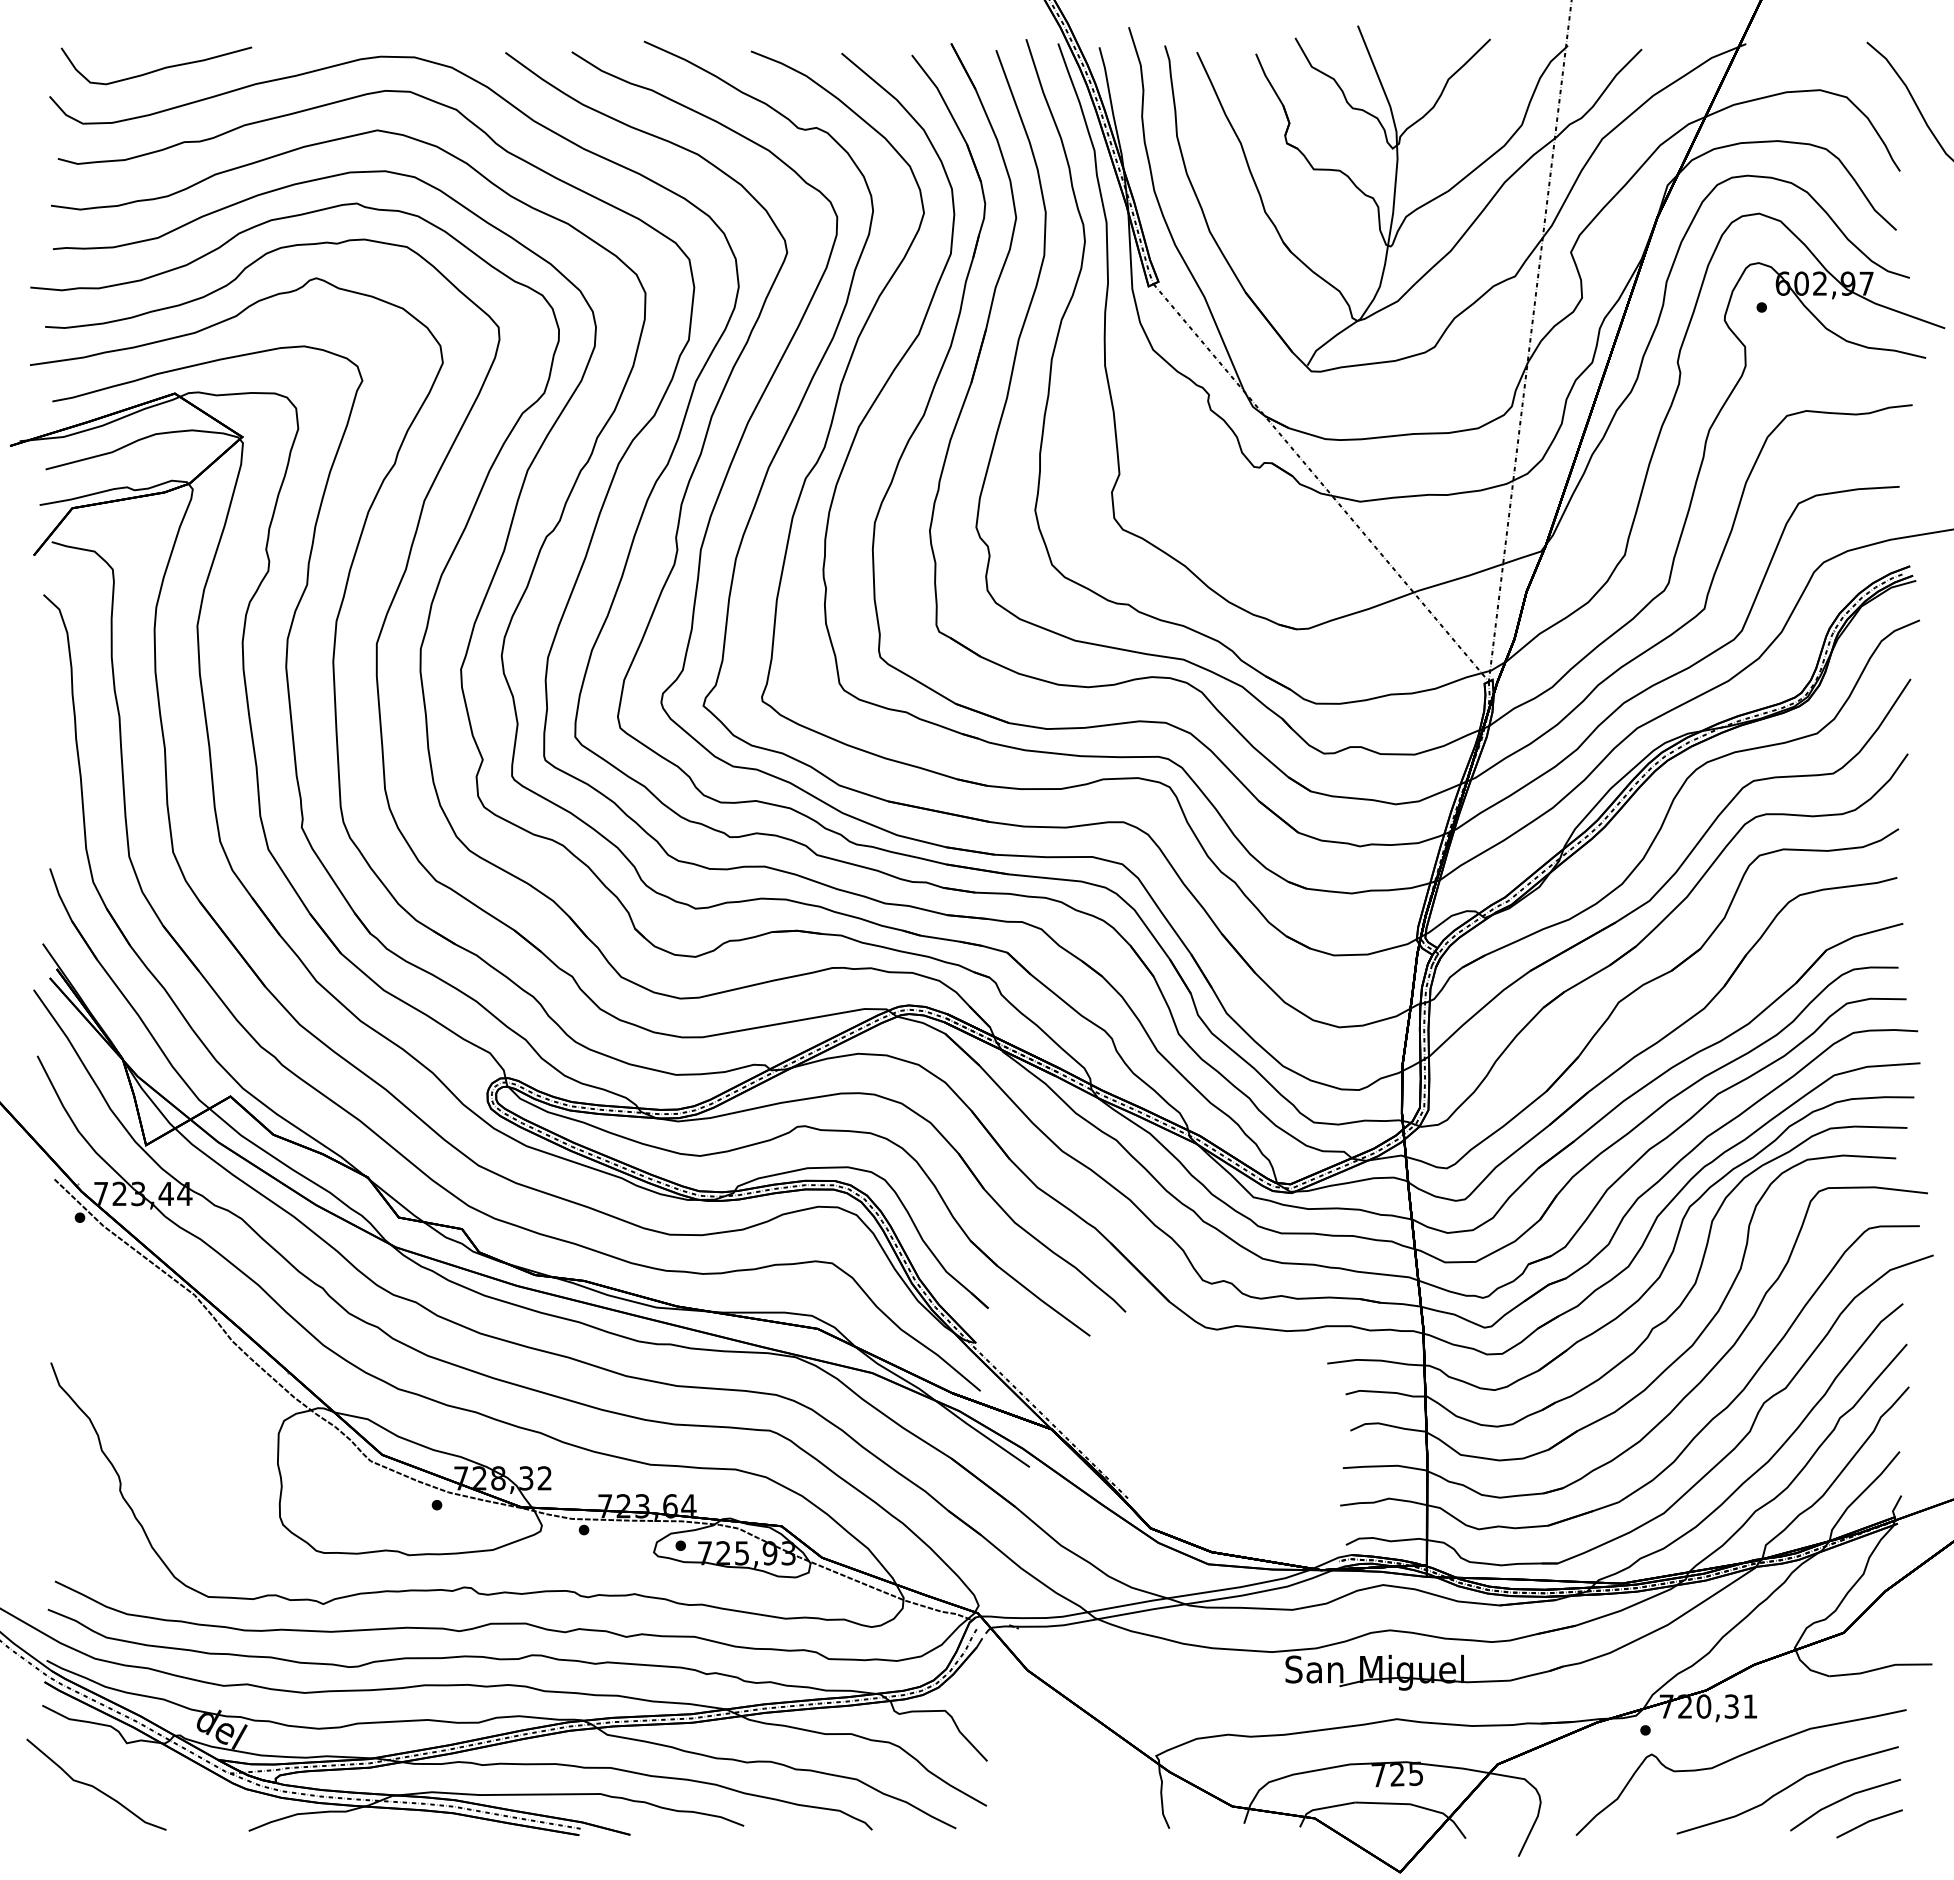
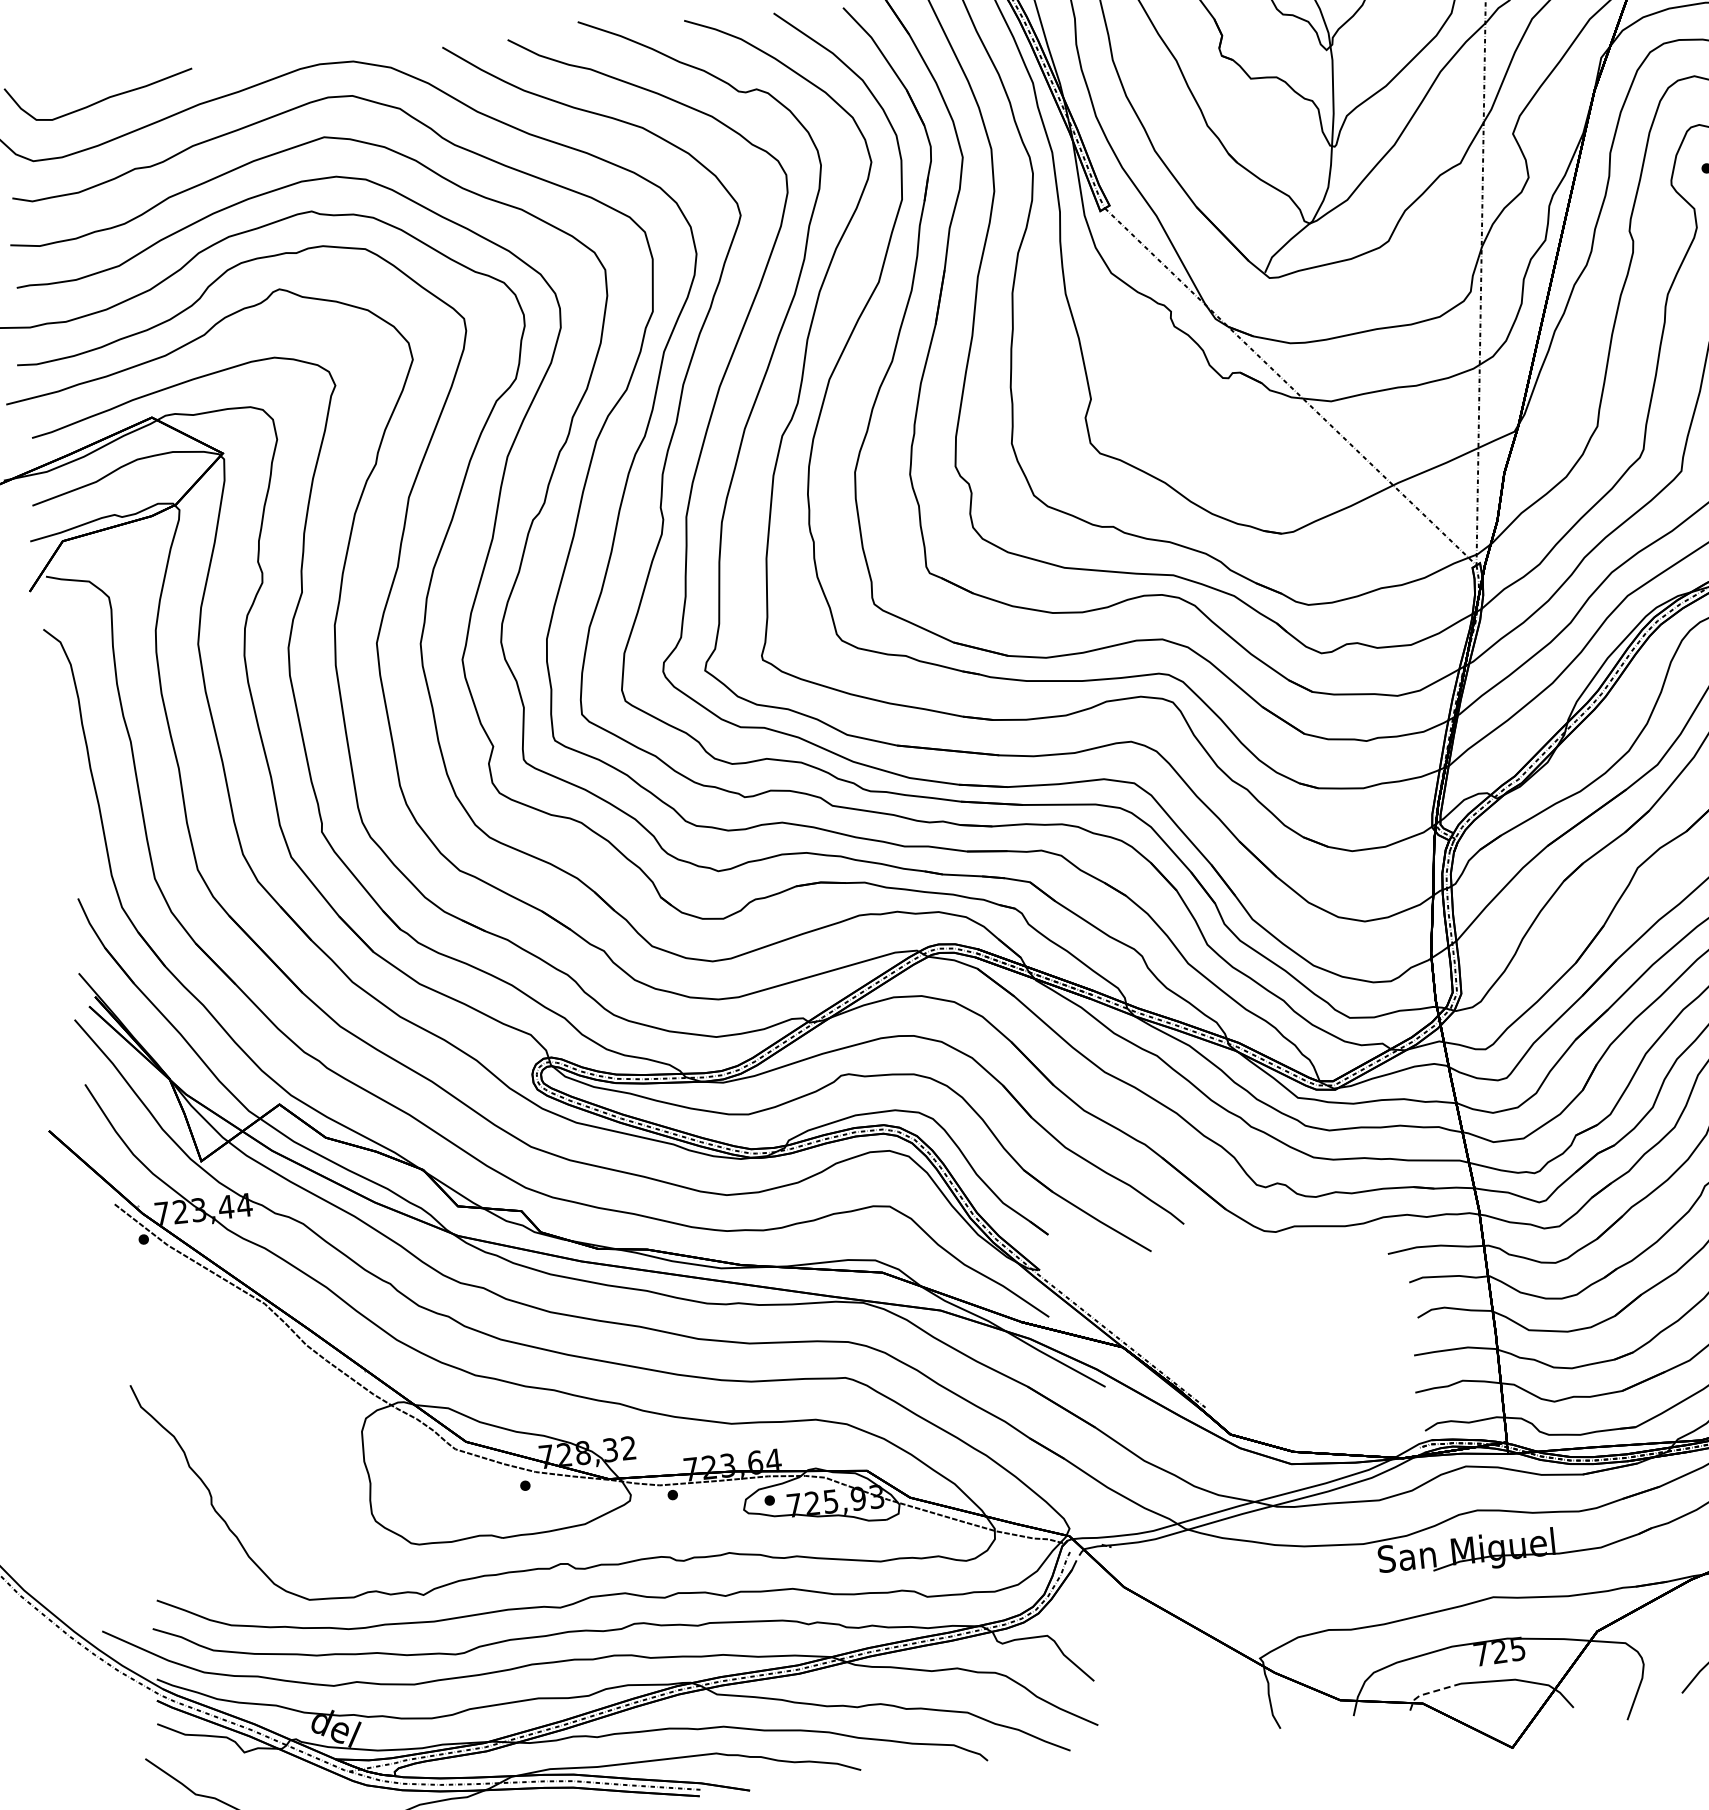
line: (1321, 1808) -> (1428, 1693), solid -> dashed

